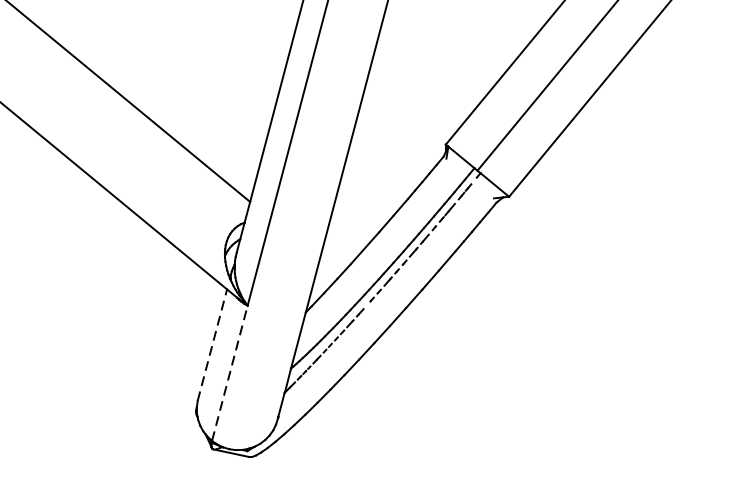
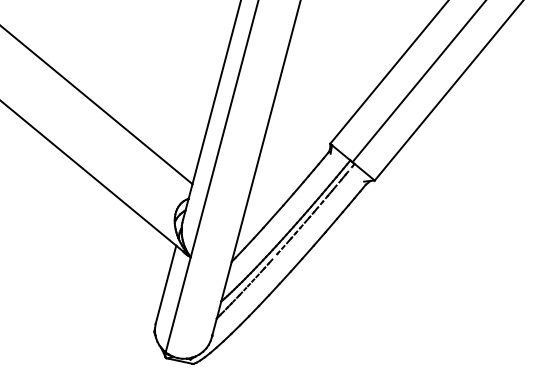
line: (211, 345) -> (165, 285), dashed -> solid
line: (230, 372) -> (178, 304), dashed -> solid

